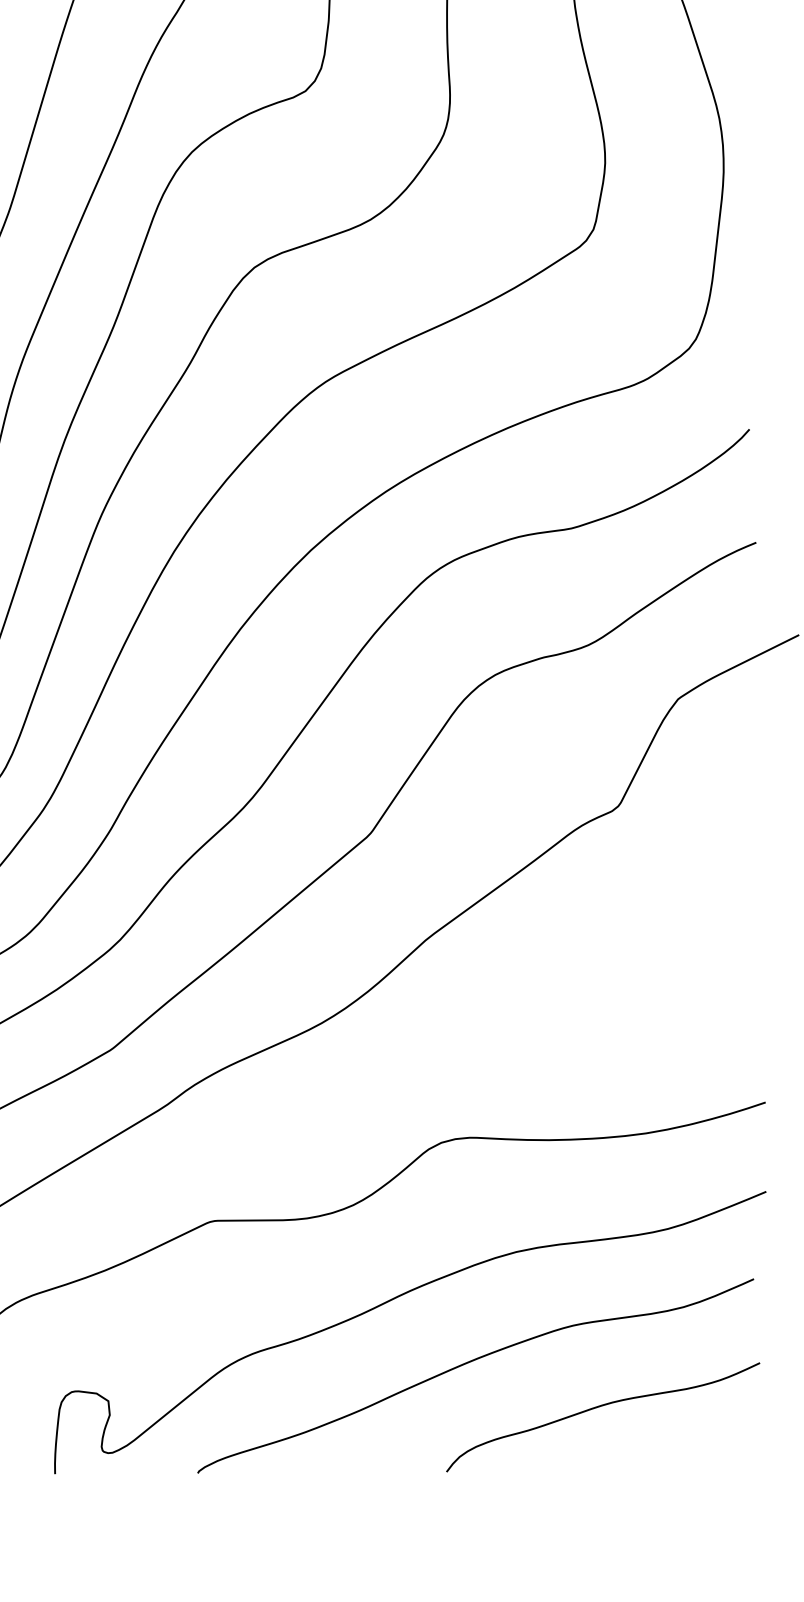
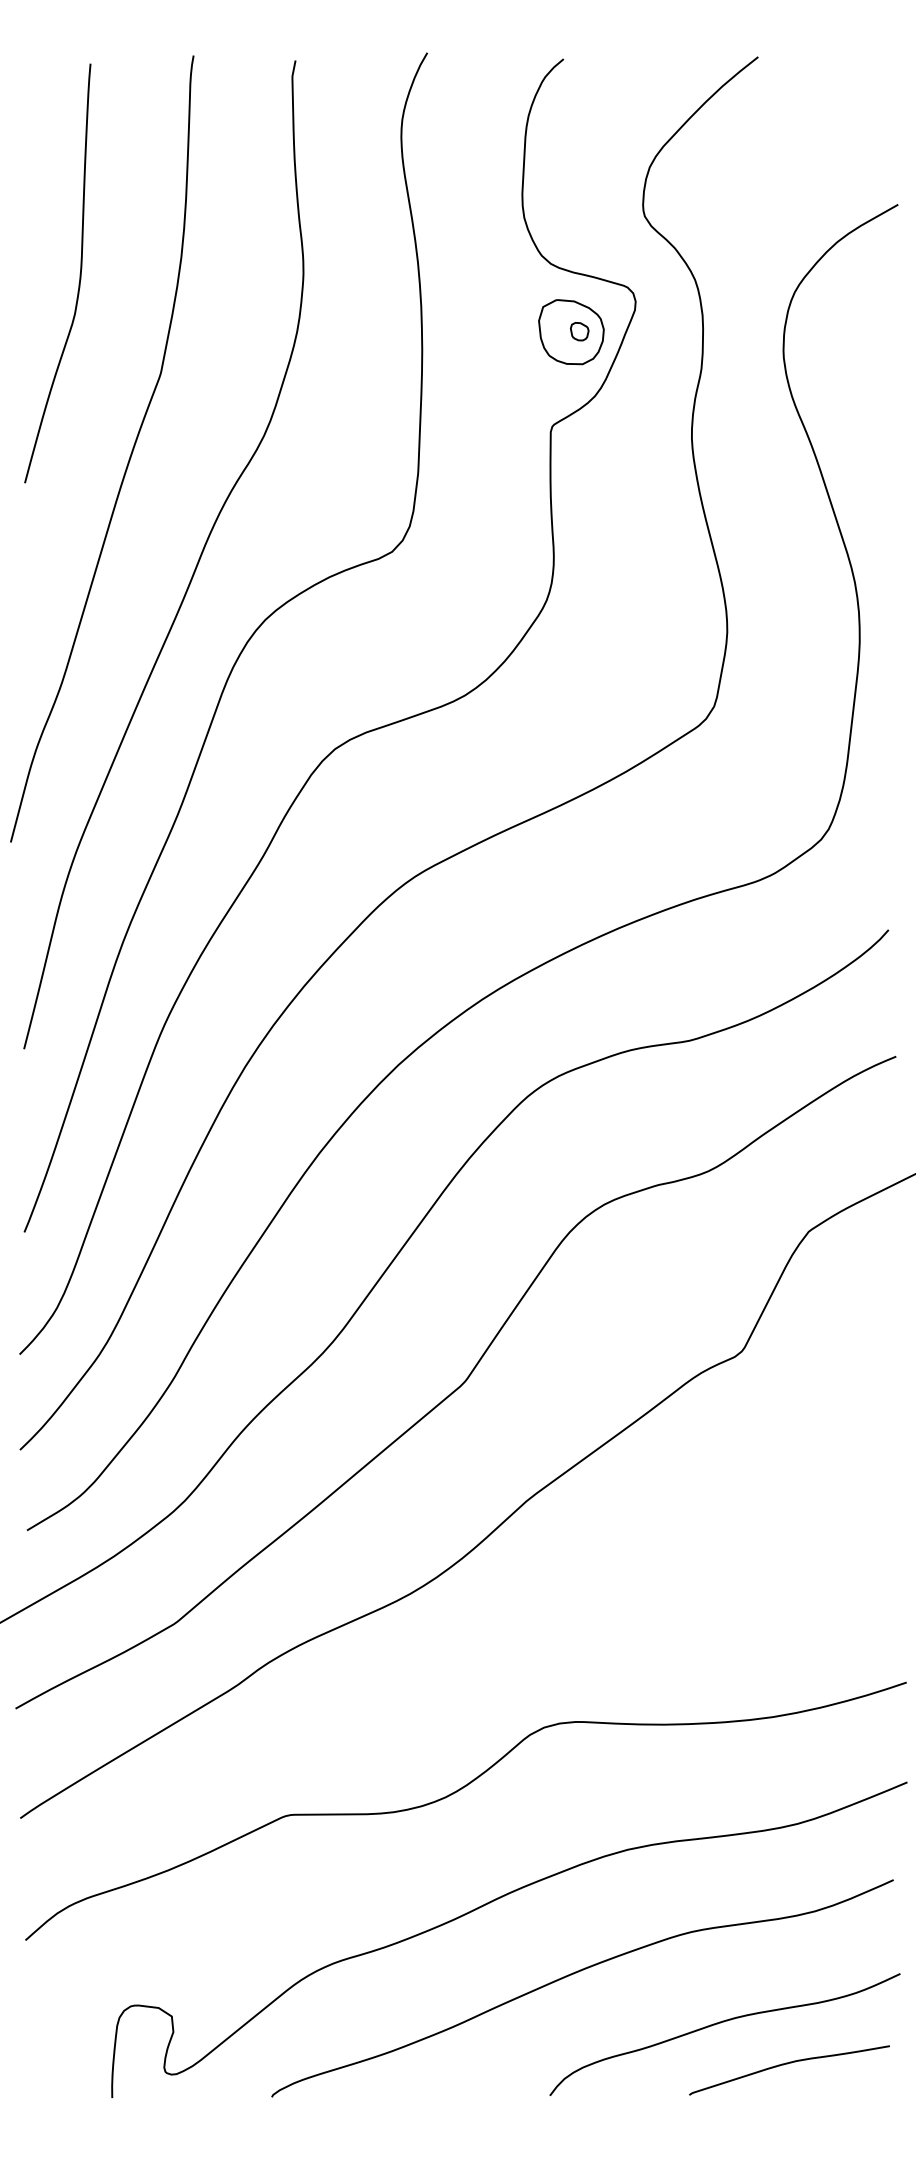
curve: (659, 1444) -> (787, 2064), added

